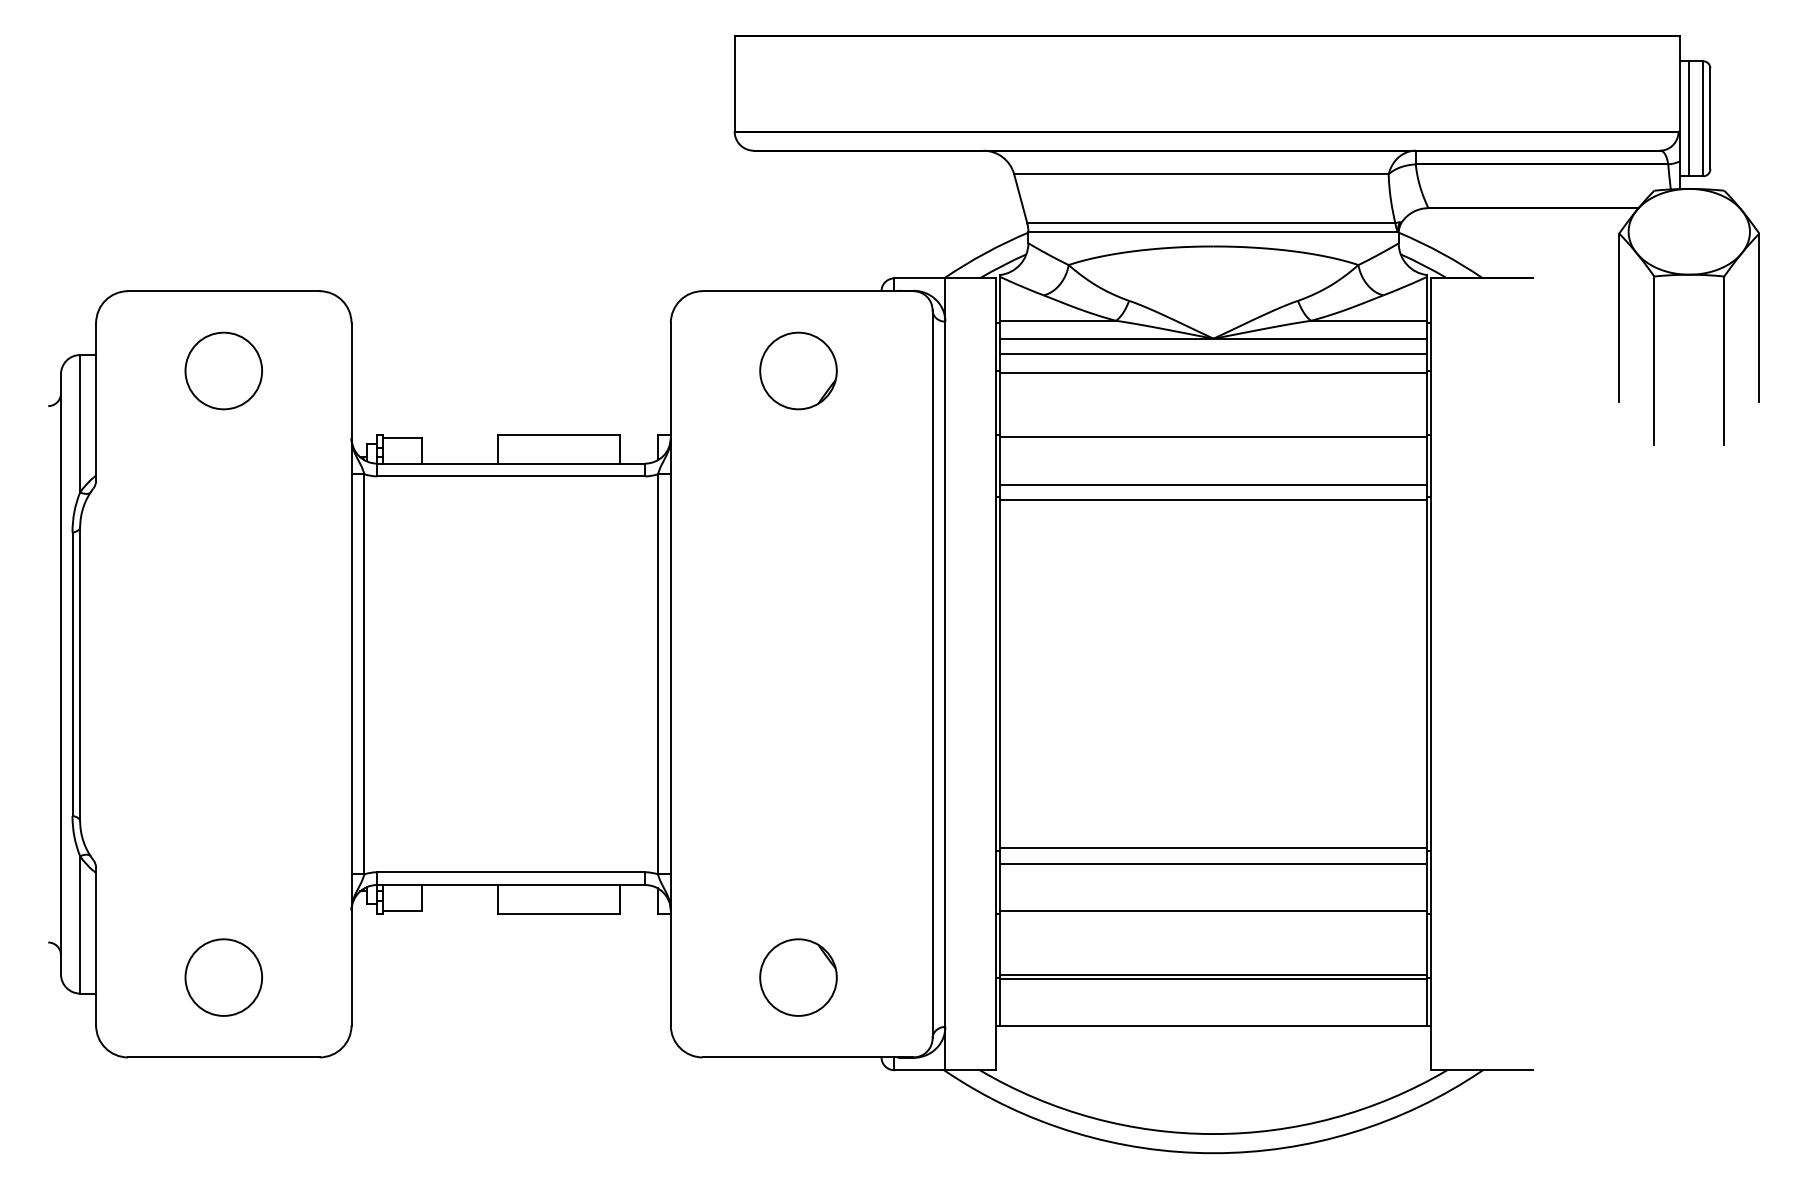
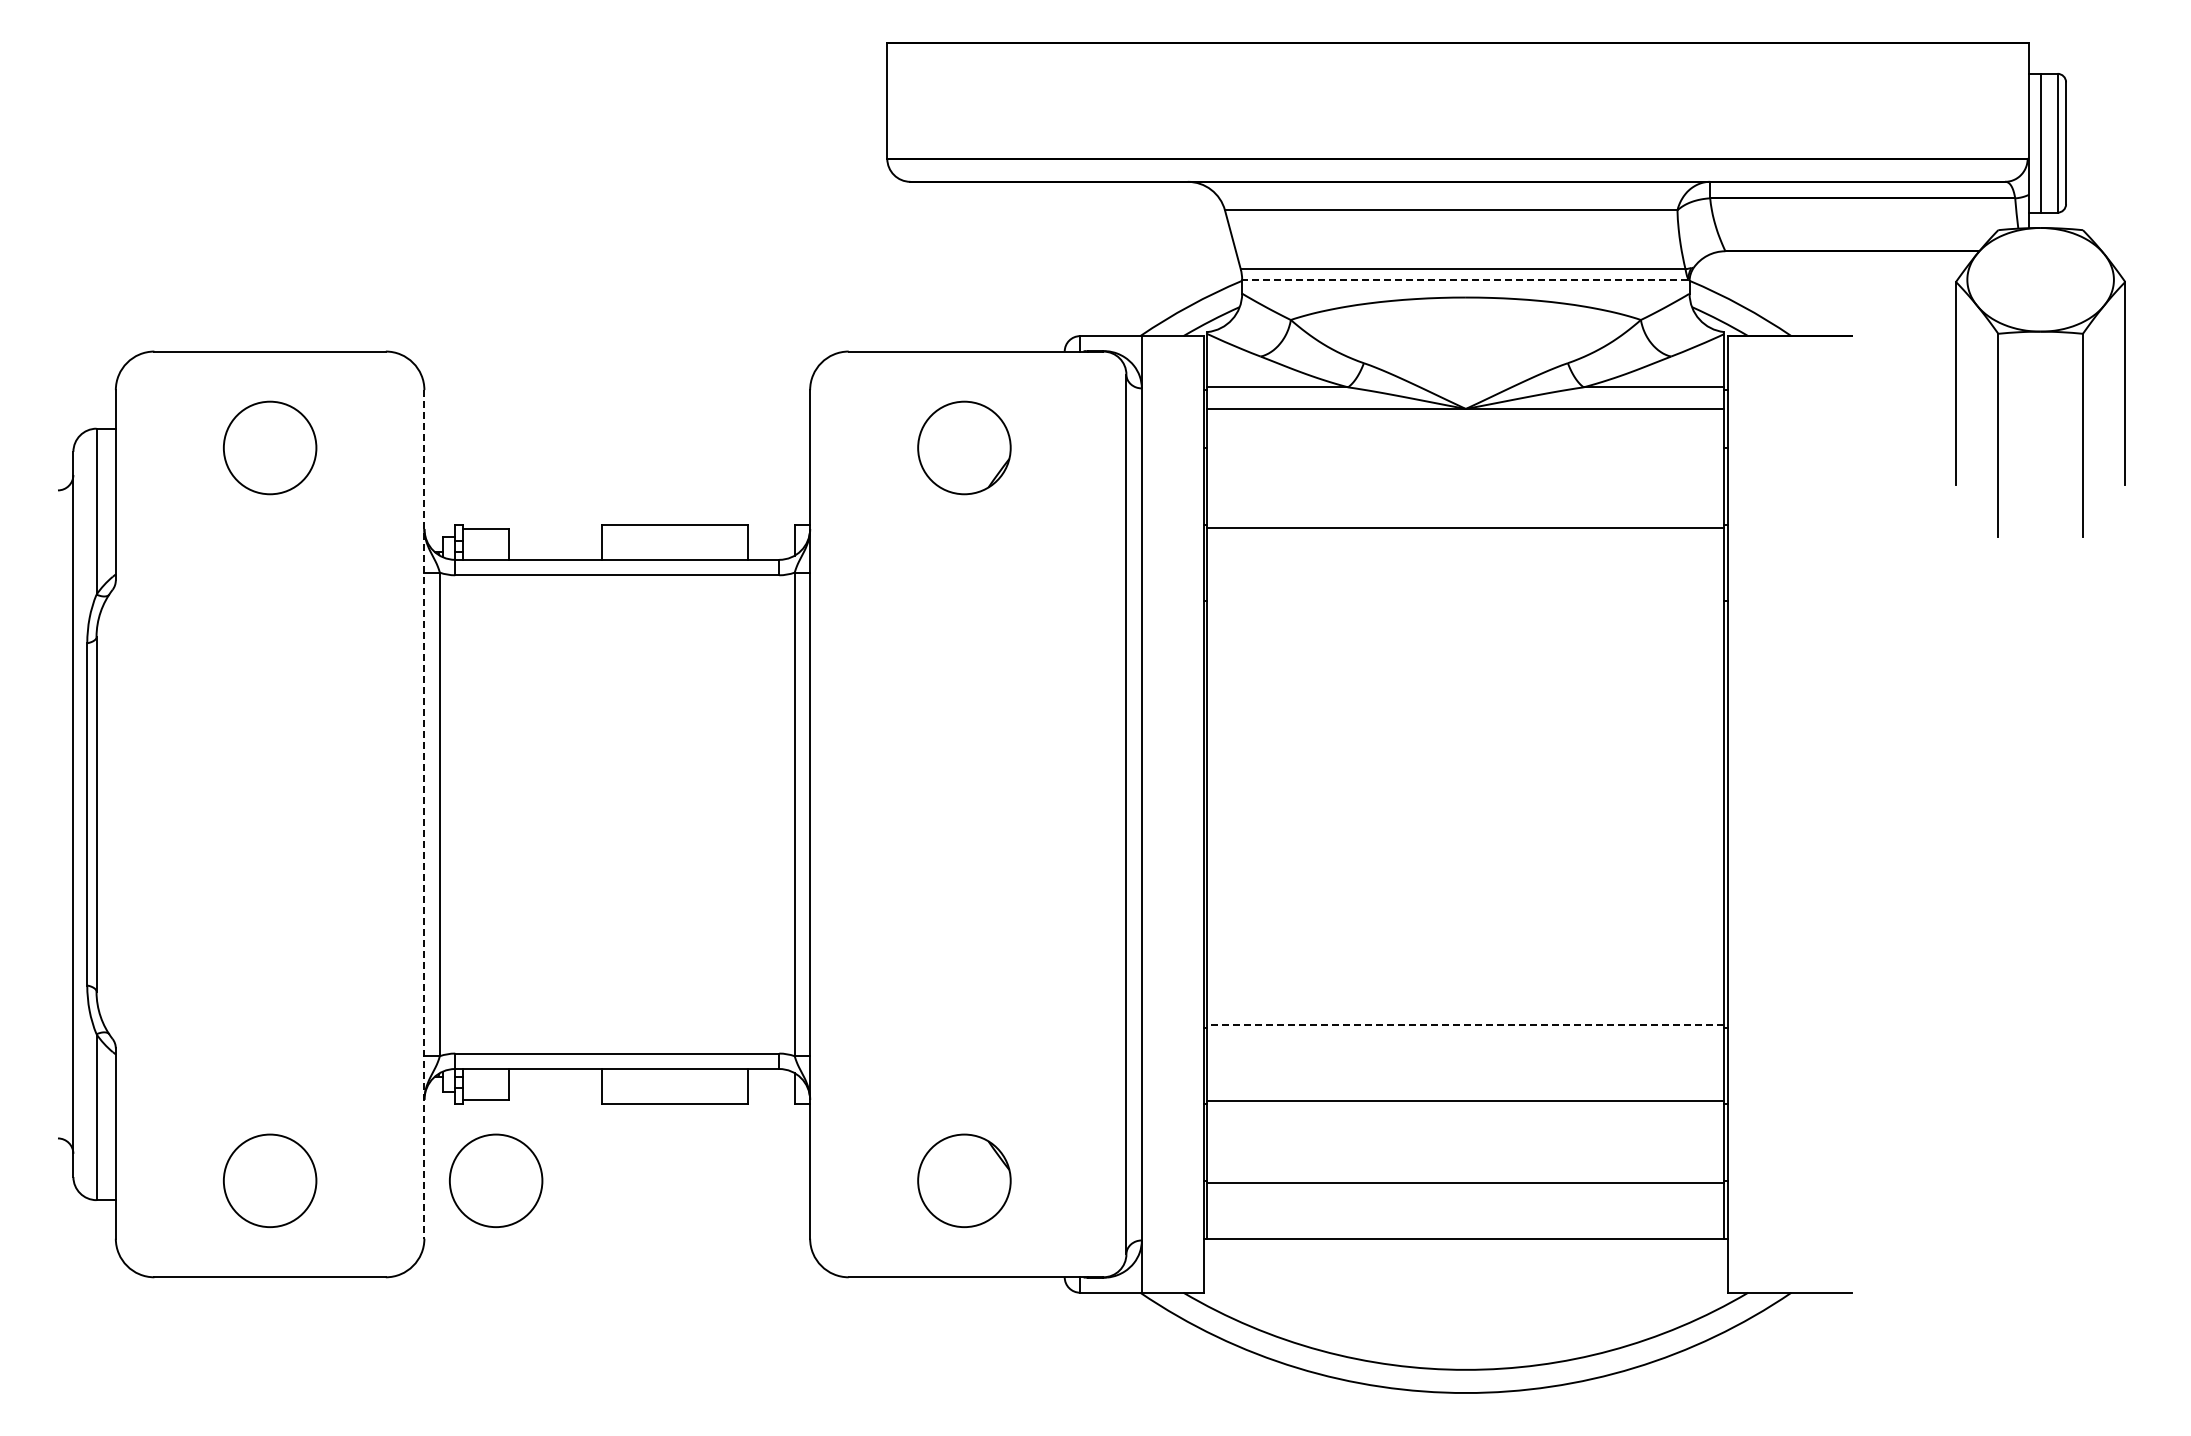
line: (1212, 231) -> (1464, 279), solid -> dashed
line: (1213, 353) -> (1465, 426), removed
line: (1213, 373) -> (1465, 450), removed
line: (1213, 484) -> (1465, 585), removed
line: (1213, 500) -> (1465, 604), removed
line: (351, 674) -> (424, 814), solid -> dashed
line: (1213, 848) -> (1465, 1024), solid -> dashed
line: (1213, 863) -> (1465, 1043), removed
line: (1213, 974) -> (1465, 1177), removed
circle: (411, 977) -> (496, 1180), added

